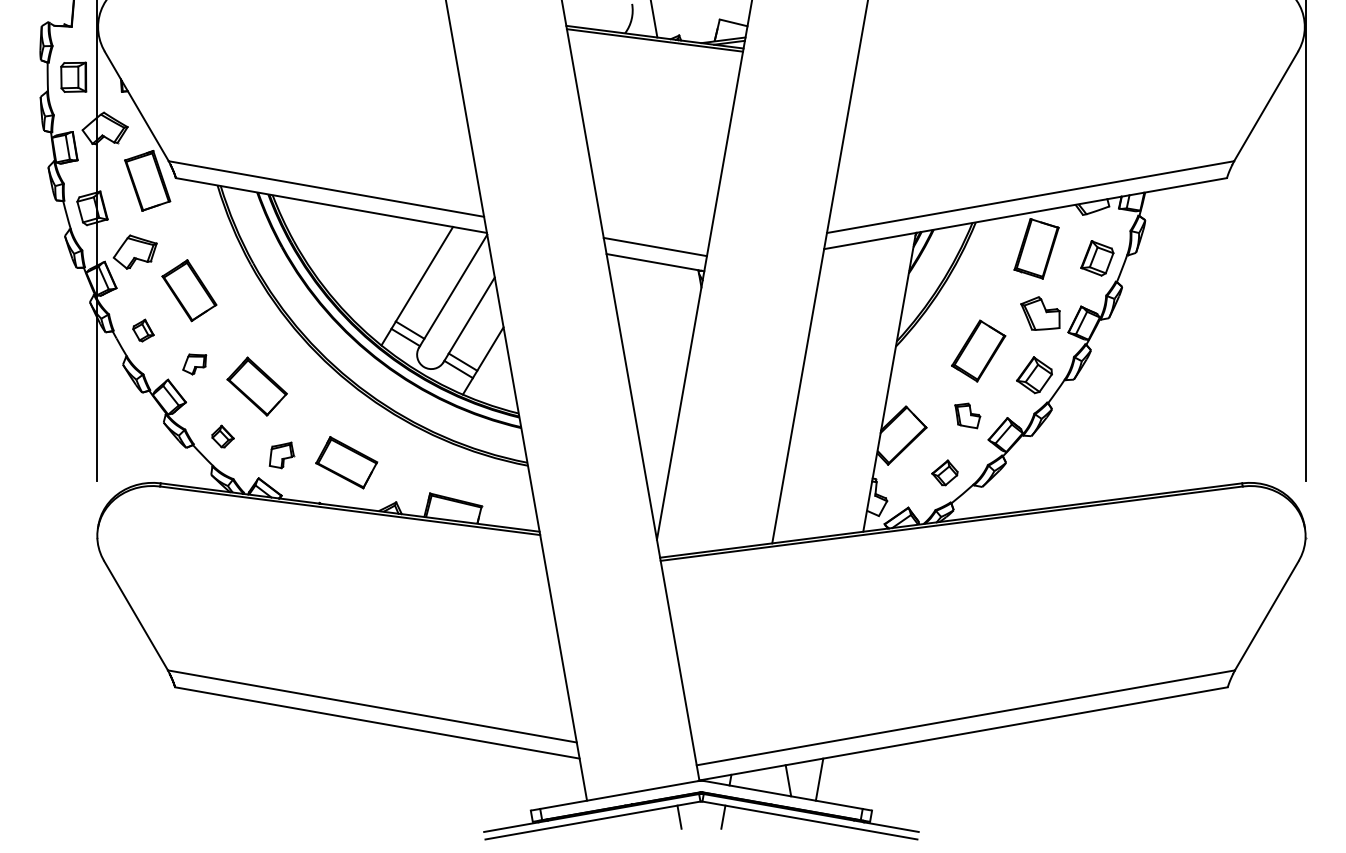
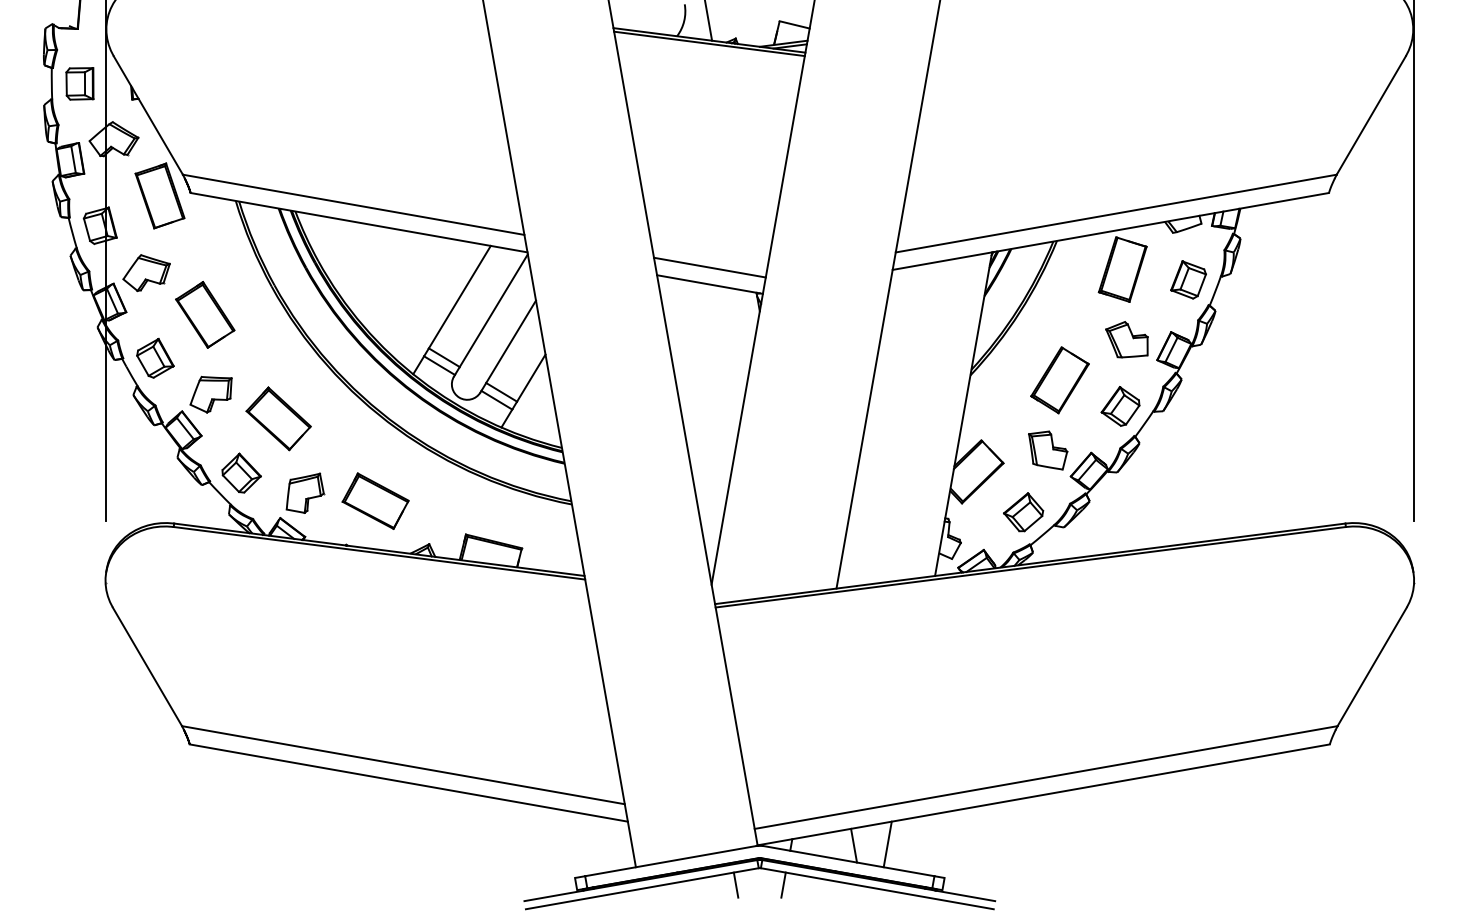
part: (143, 330) -> (155, 358), size x1.67
part: (194, 364) -> (210, 394), size x1.67
part: (967, 415) -> (1047, 450), size x1.43
part: (222, 436) -> (241, 472), size x1.67
part: (281, 455) -> (305, 493), size x1.43
part: (944, 472) -> (1023, 511), size x1.43

